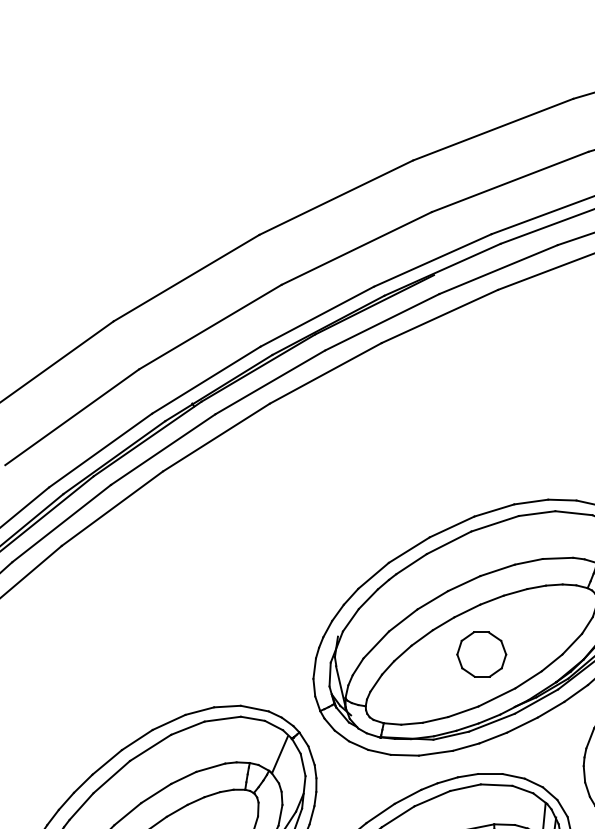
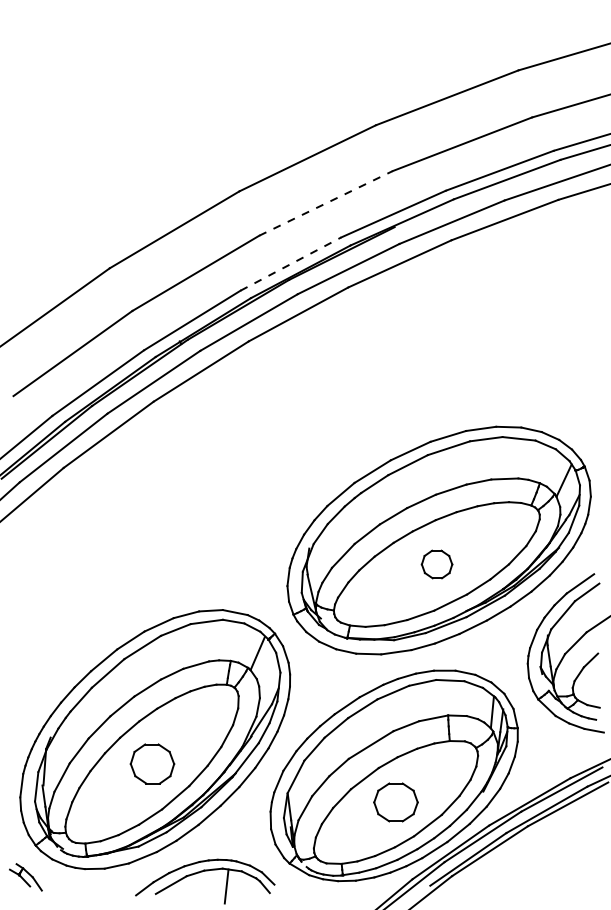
line: (357, 248) -> (326, 203), solid -> dashed
line: (316, 317) -> (290, 264), solid -> dashed
part: (481, 654) -> (436, 564), size x0.7

